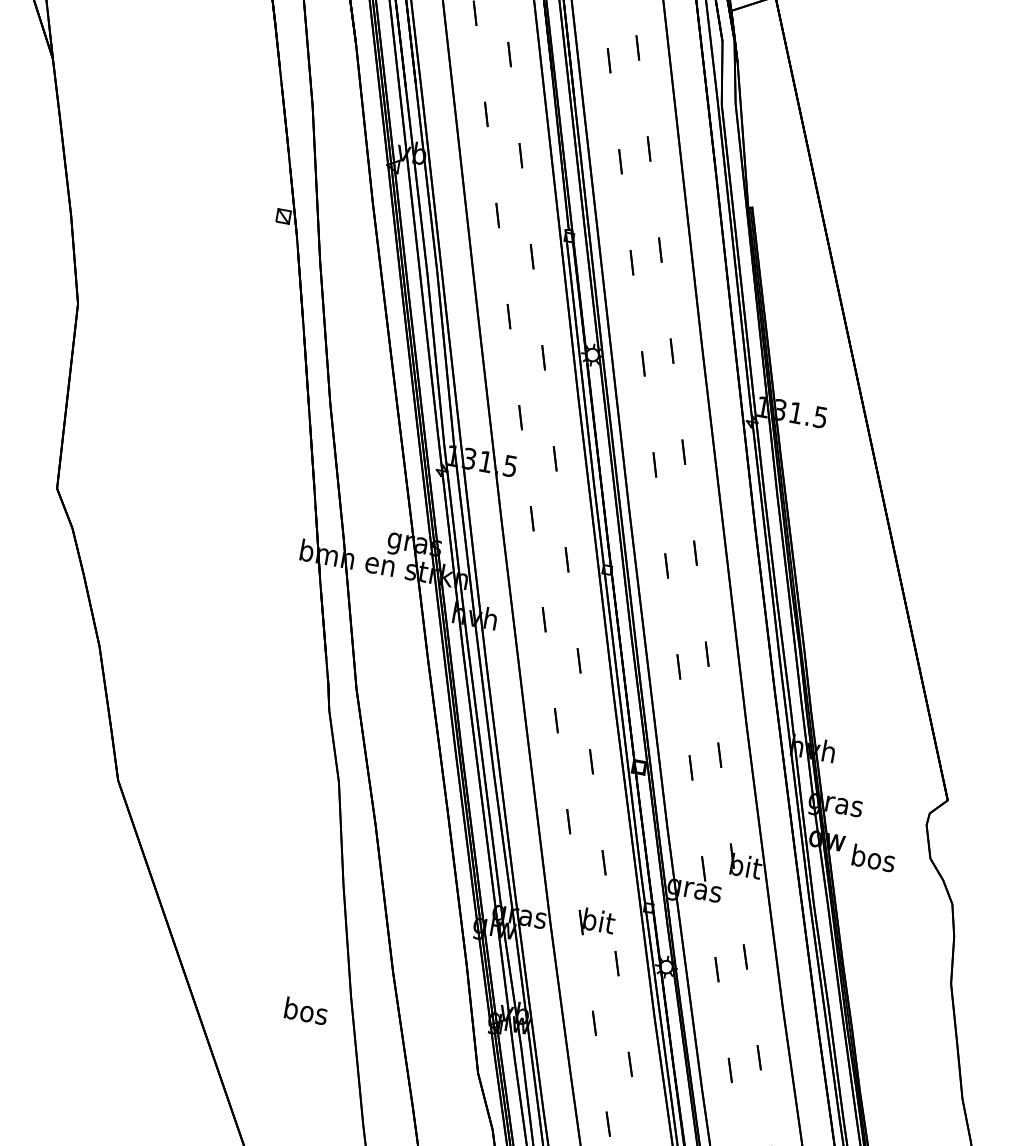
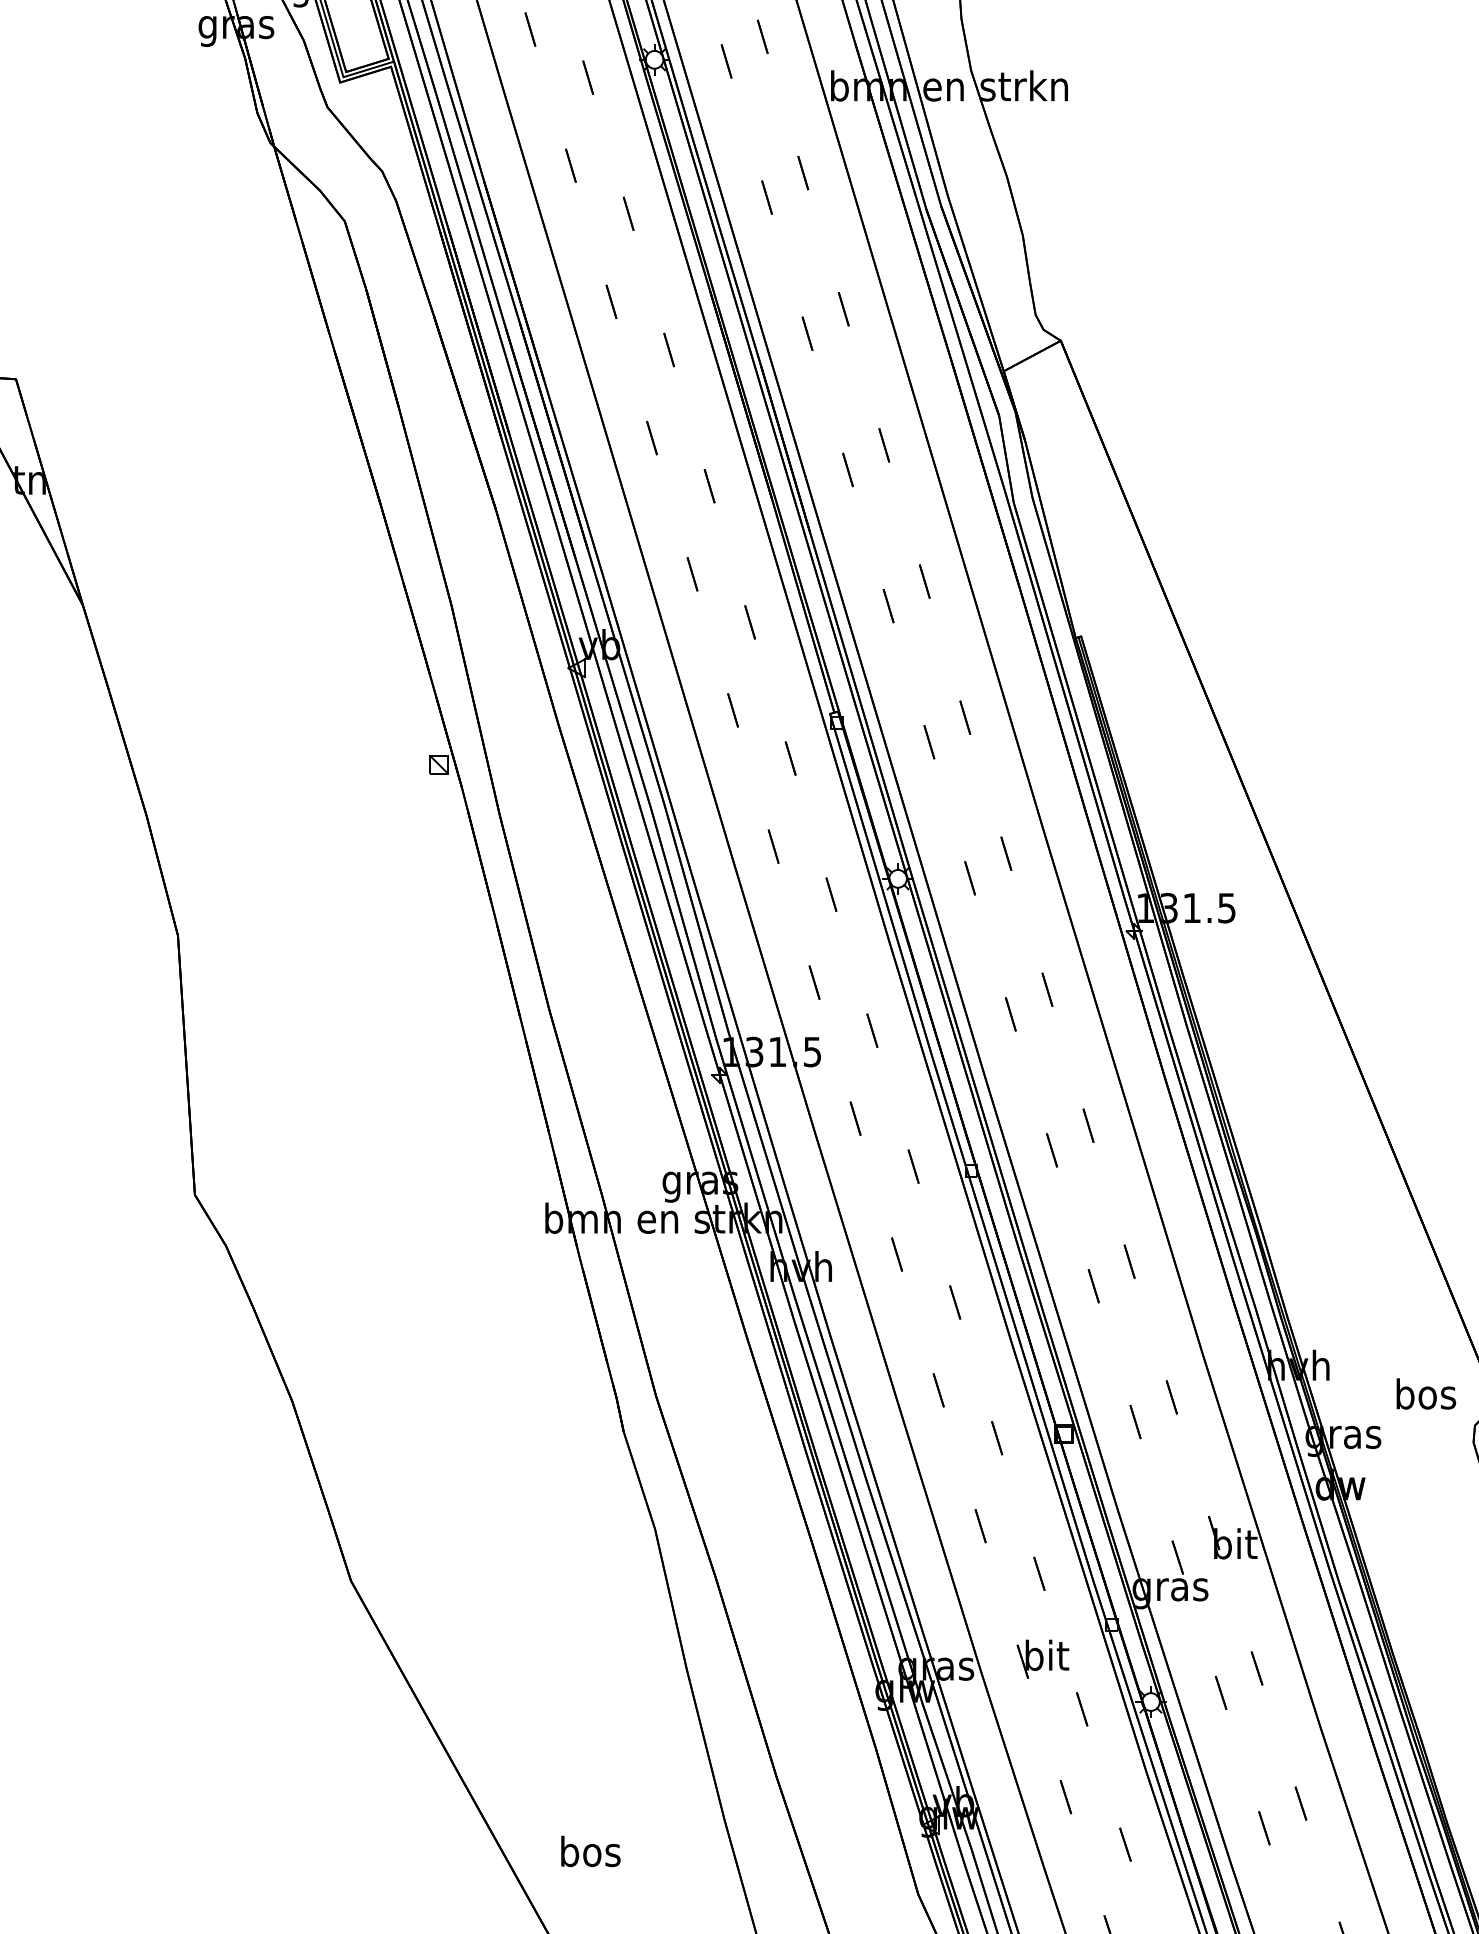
text: (874, 857) -> (1426, 1393), moved
text: (306, 1011) -> (590, 1851), moved

